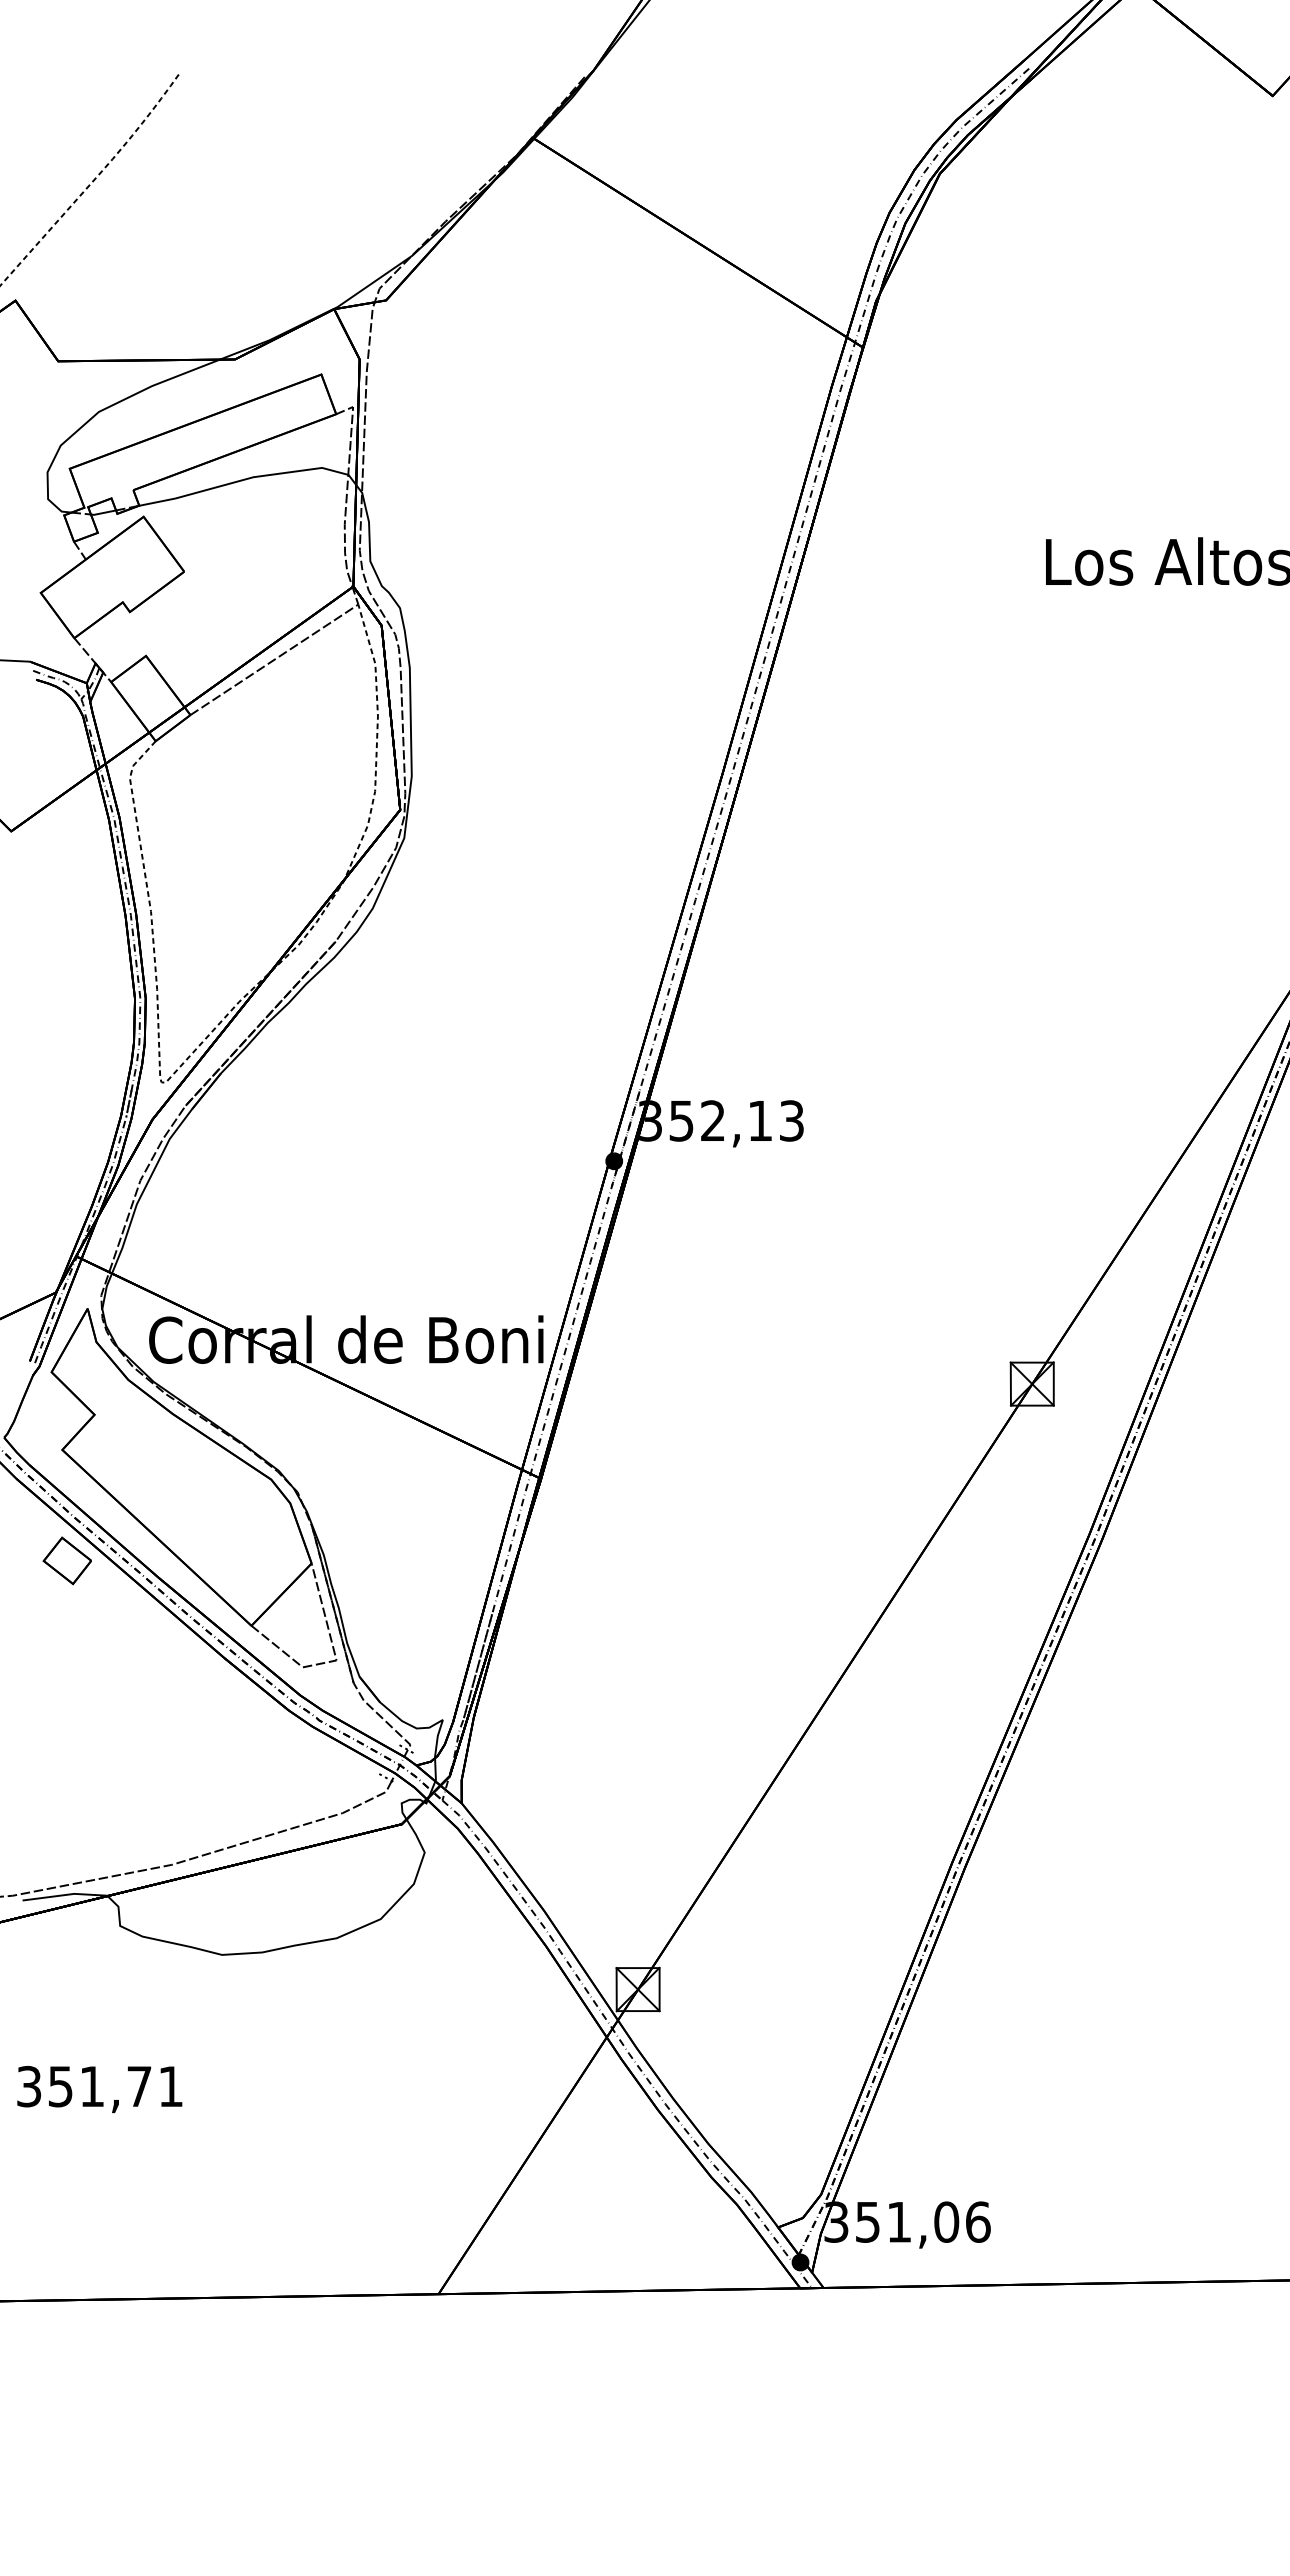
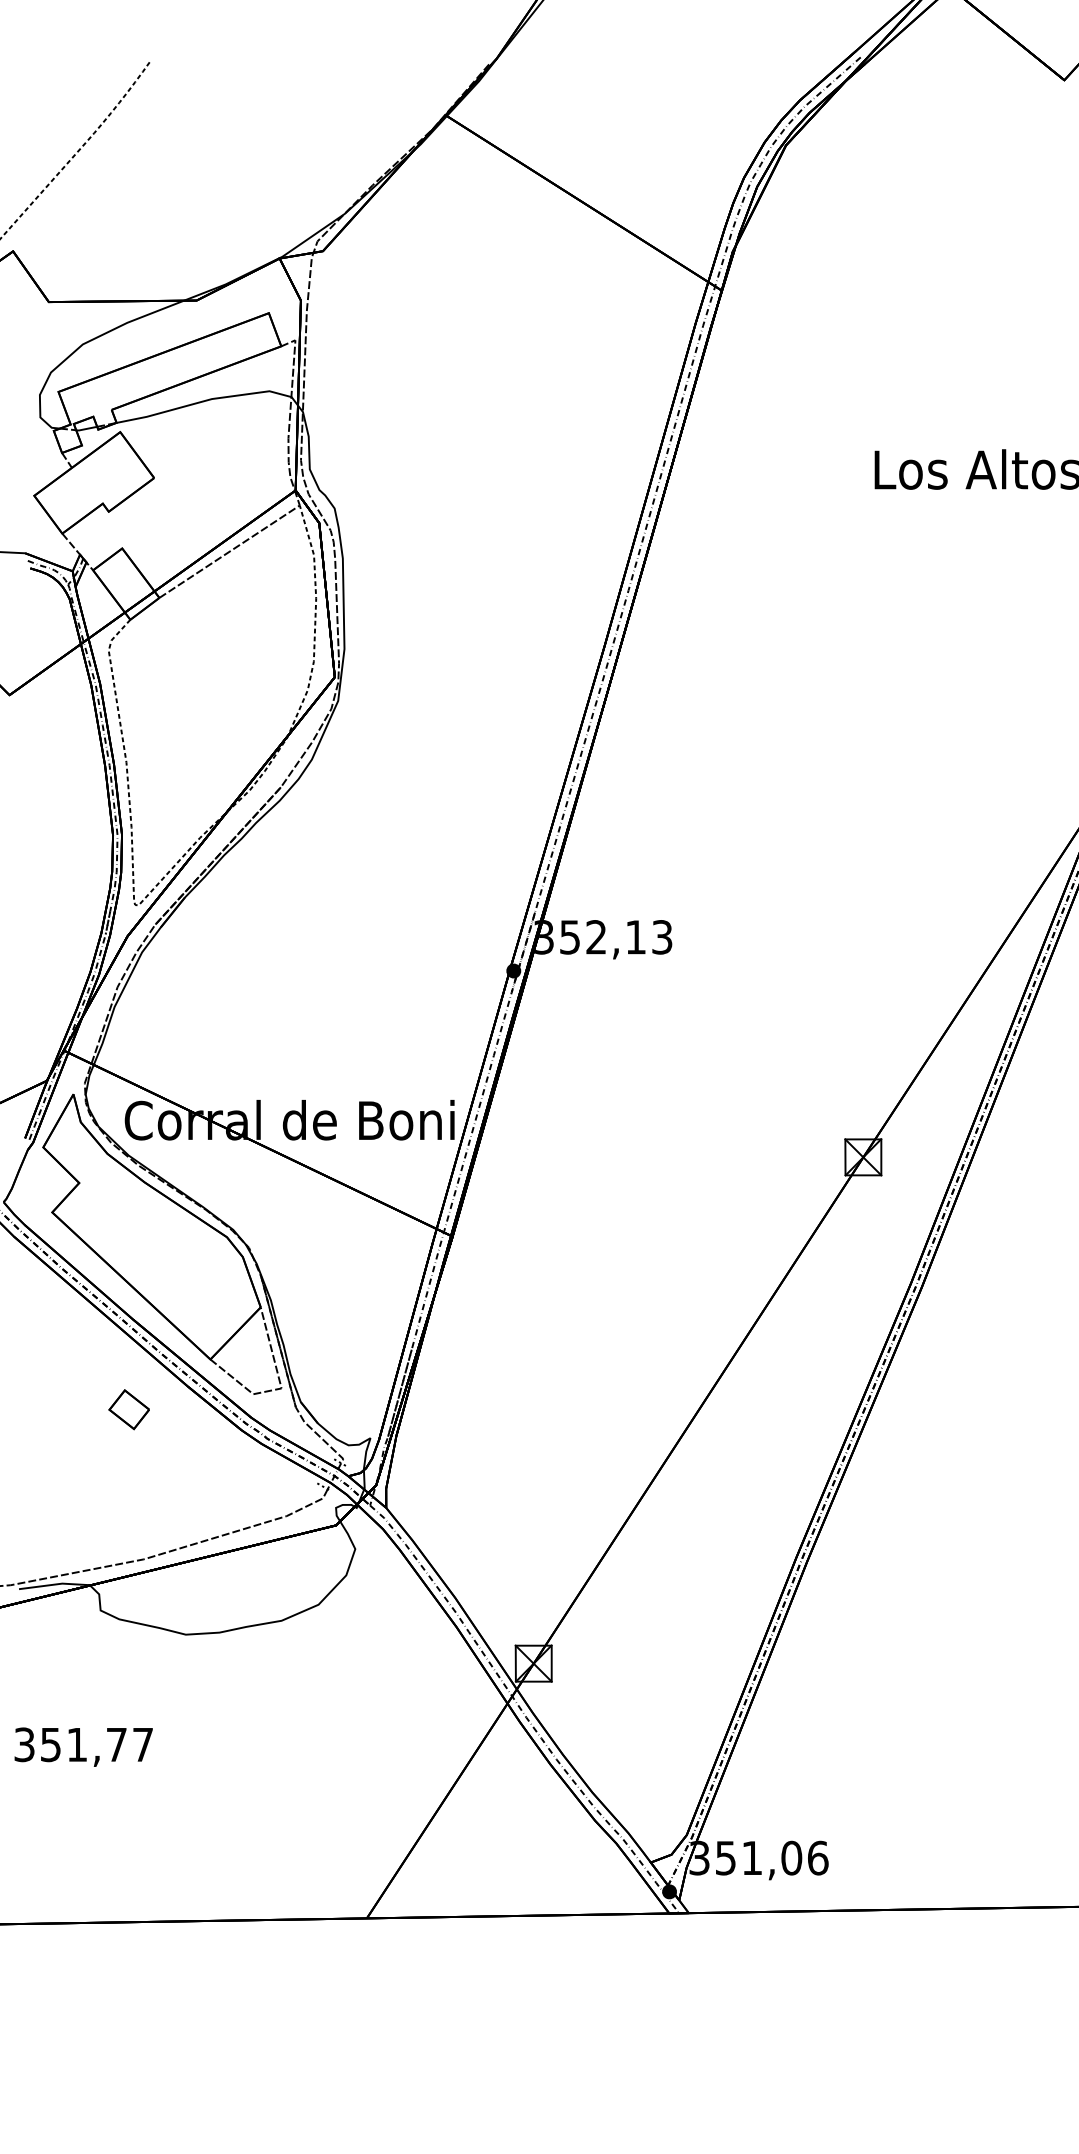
part: (66, 1560) -> (128, 1409), moved
text: (170, 2086) -> (142, 1744), 351,71 -> 351,77

